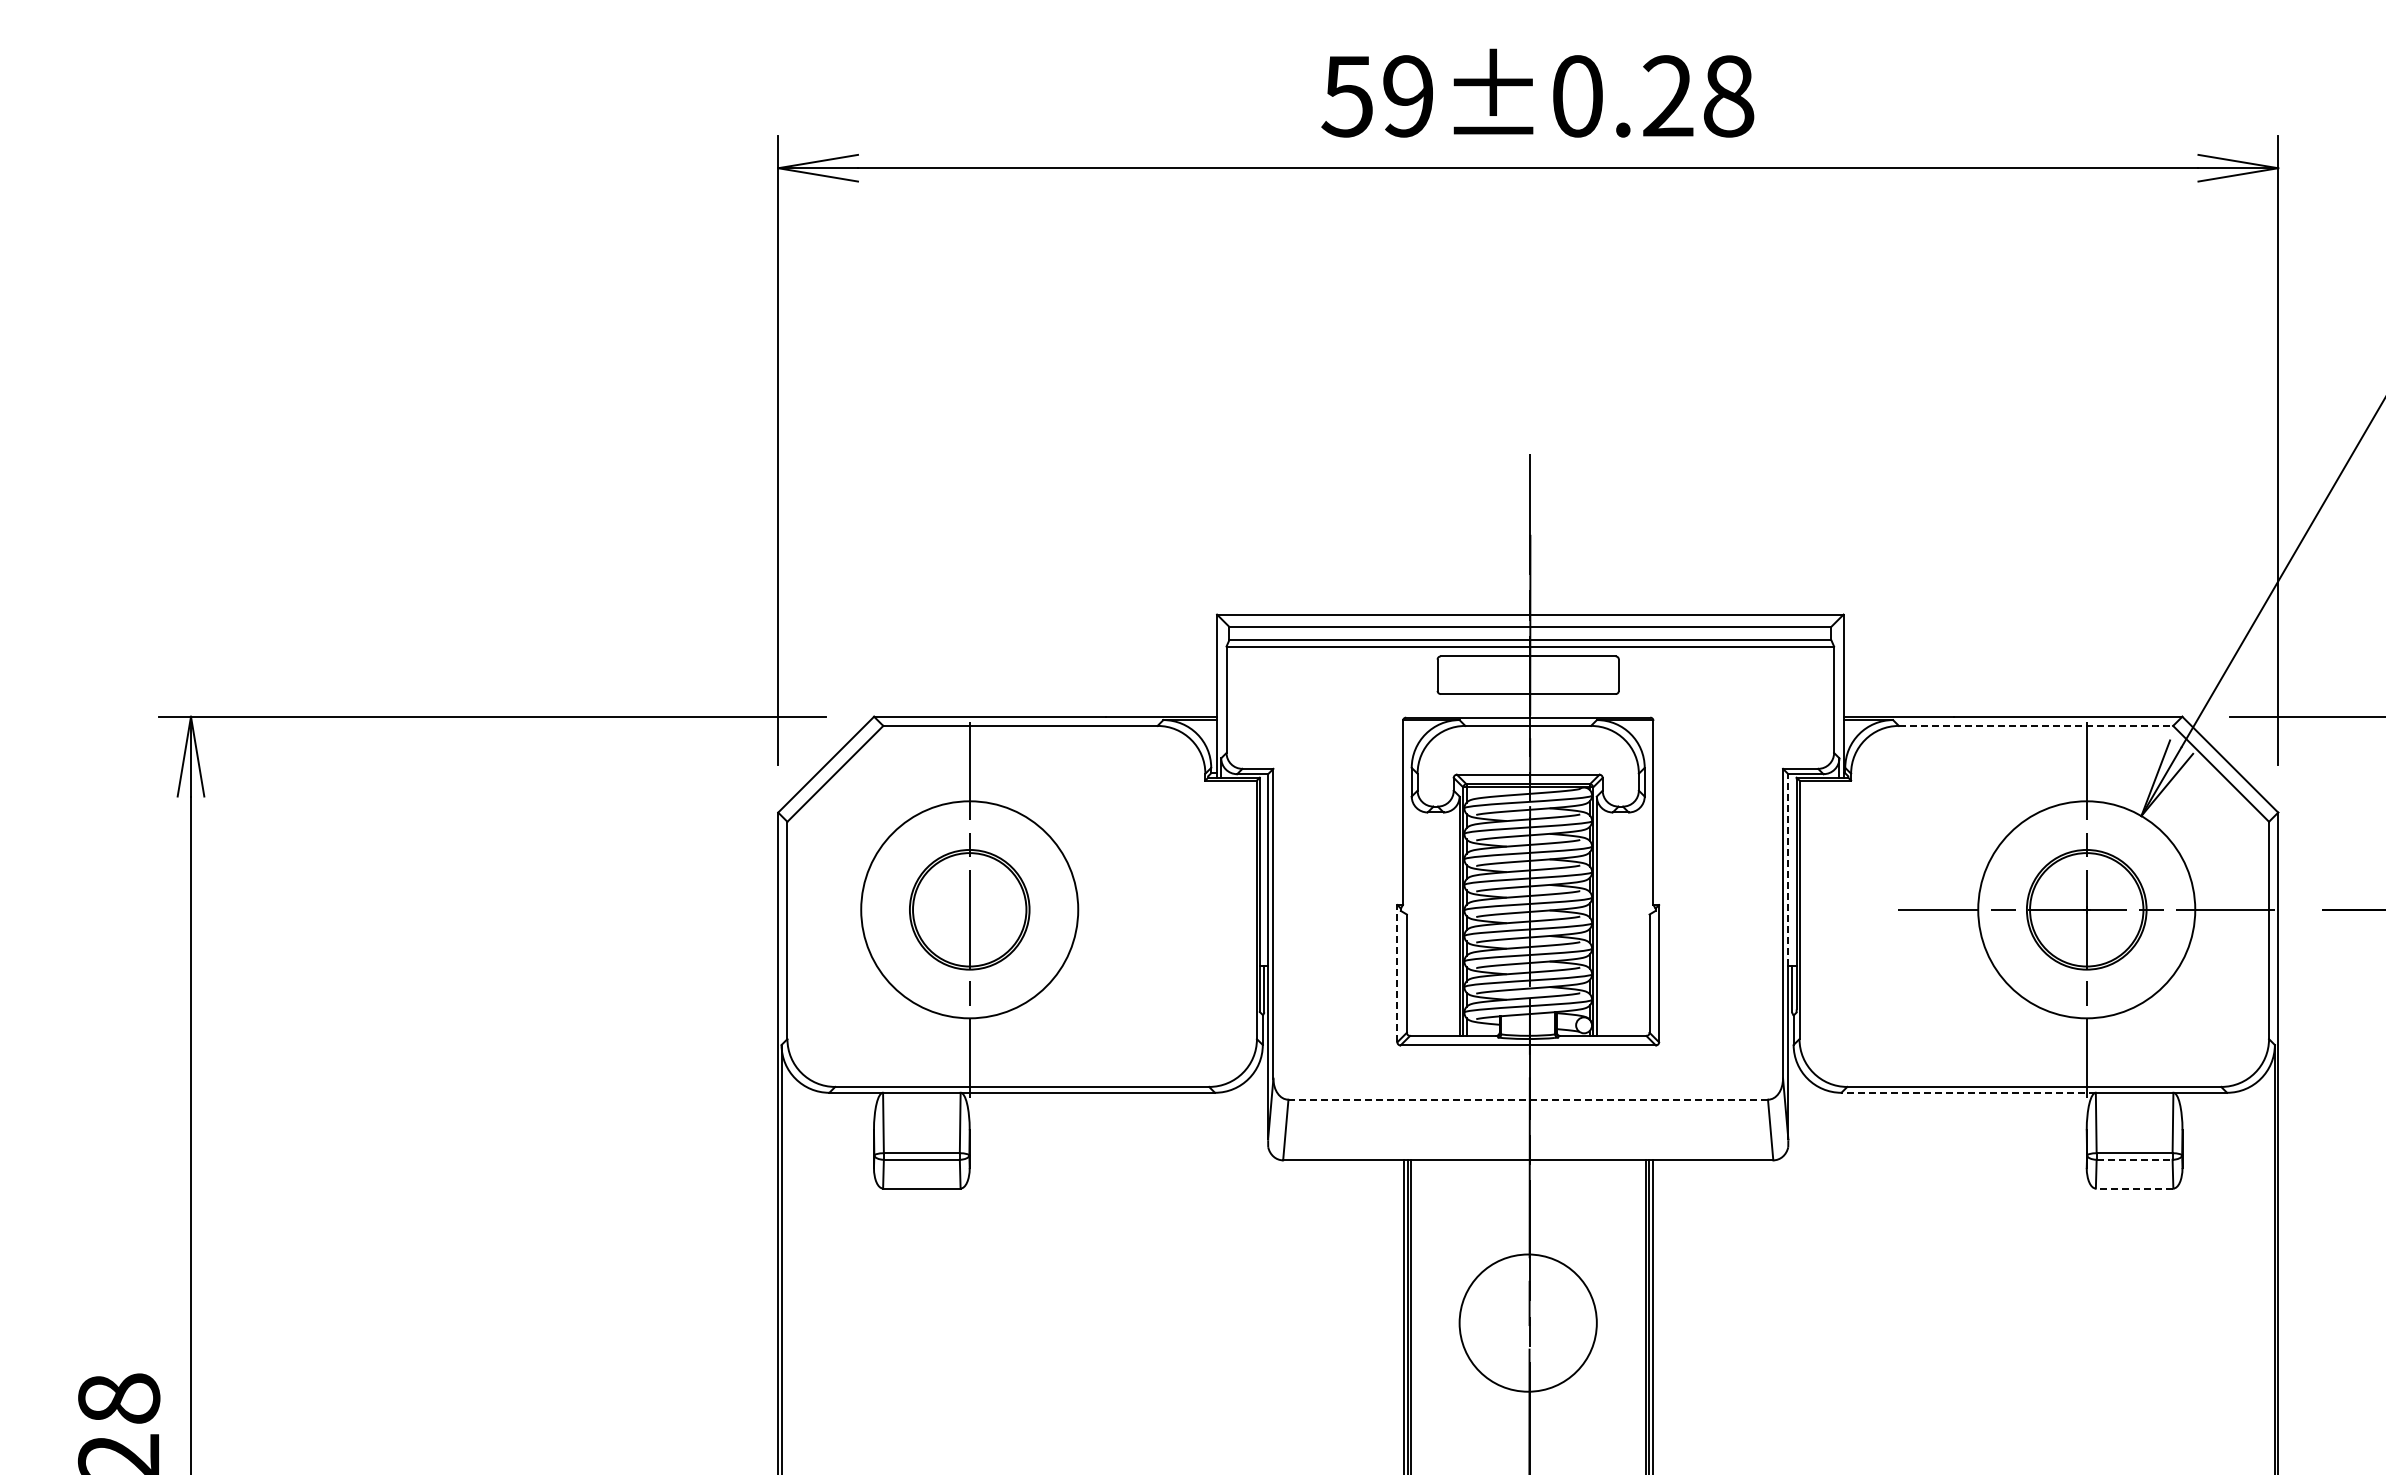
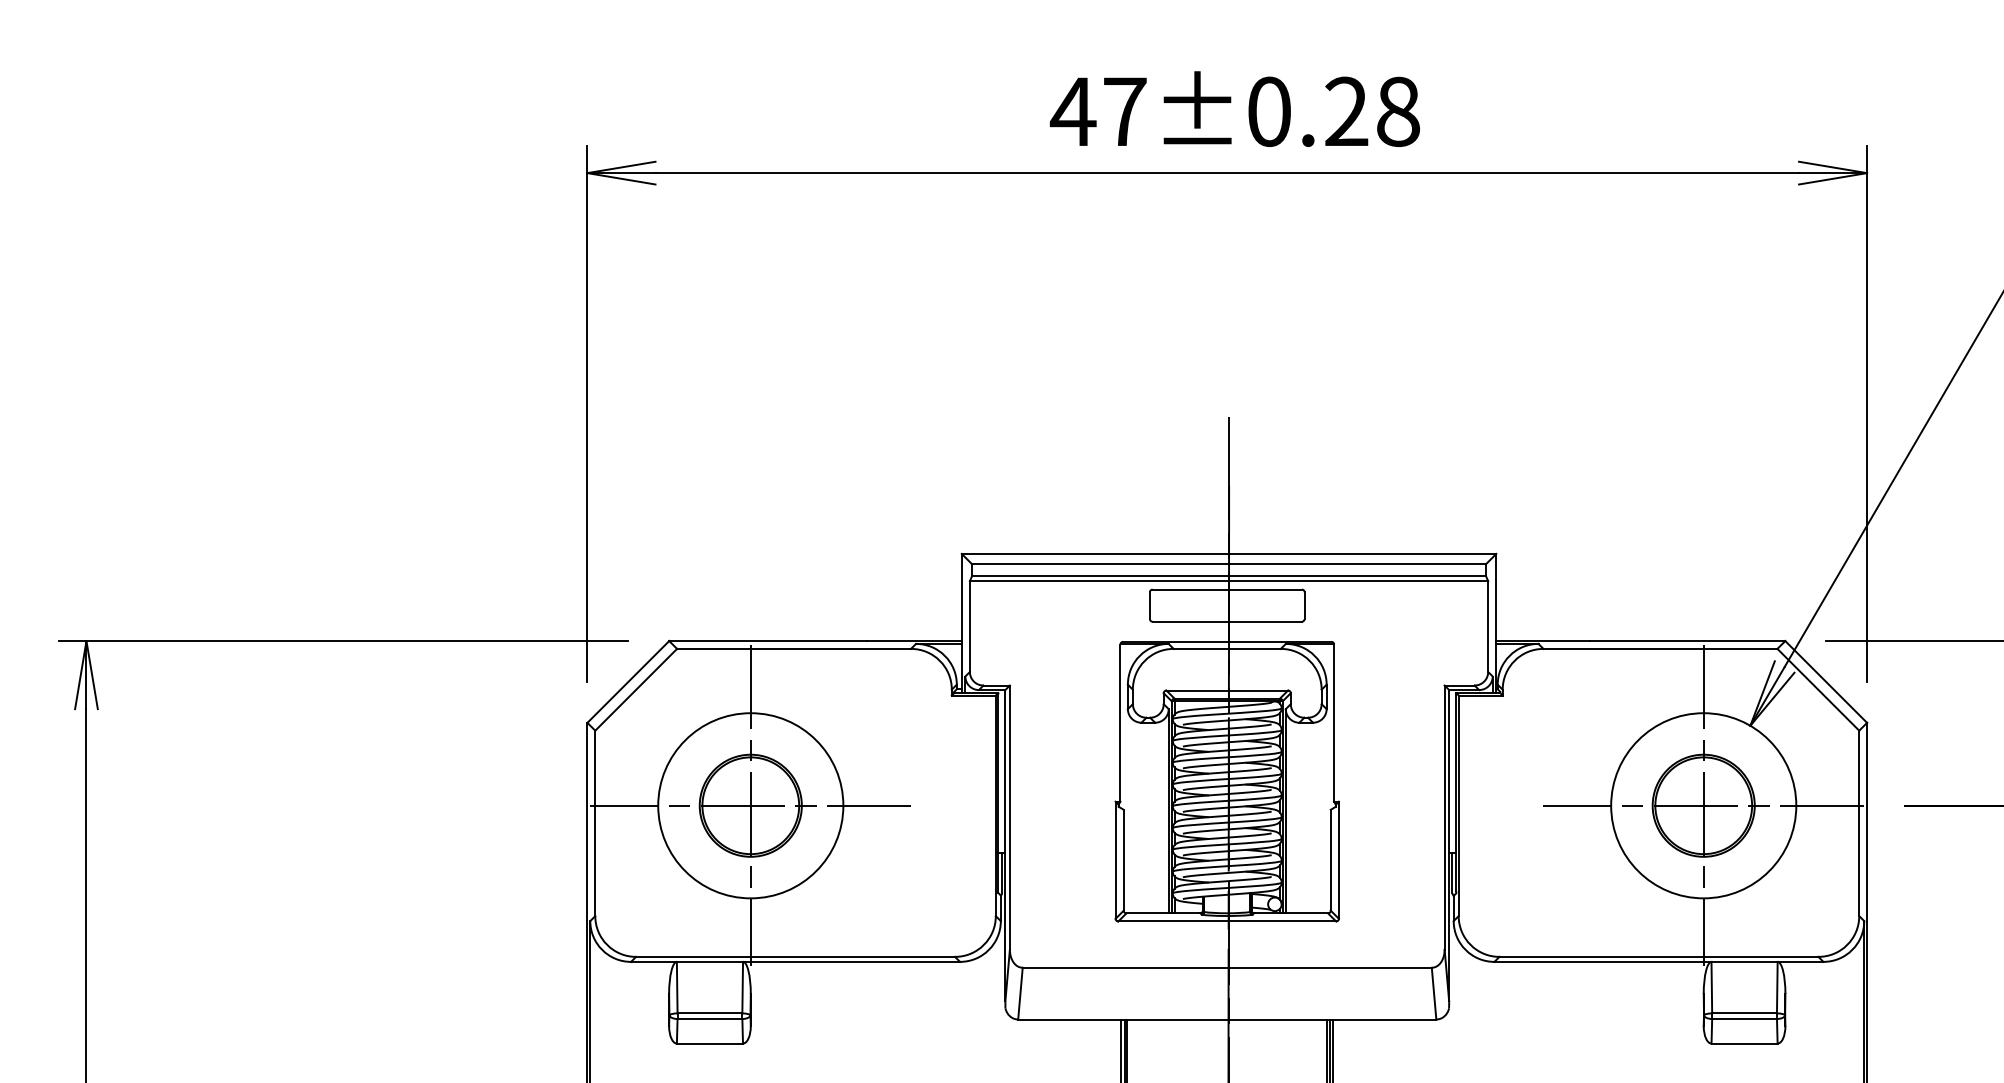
text: (1376, 96) -> (1097, 111), 59±0.28 -> 47±0.28
line: (2036, 725) -> (1660, 648), dashed -> solid
line: (1788, 869) -> (1449, 771), dashed -> solid
line: (969, 909) -> (750, 805), added
line: (1397, 973) -> (1115, 860), dashed -> solid
line: (1968, 1092) -> (1602, 961), dashed -> solid
line: (1528, 1099) -> (1227, 967), dashed -> solid
line: (2134, 1159) -> (1744, 1018), dashed -> solid
line: (2134, 1188) -> (1744, 1043), dashed -> solid

